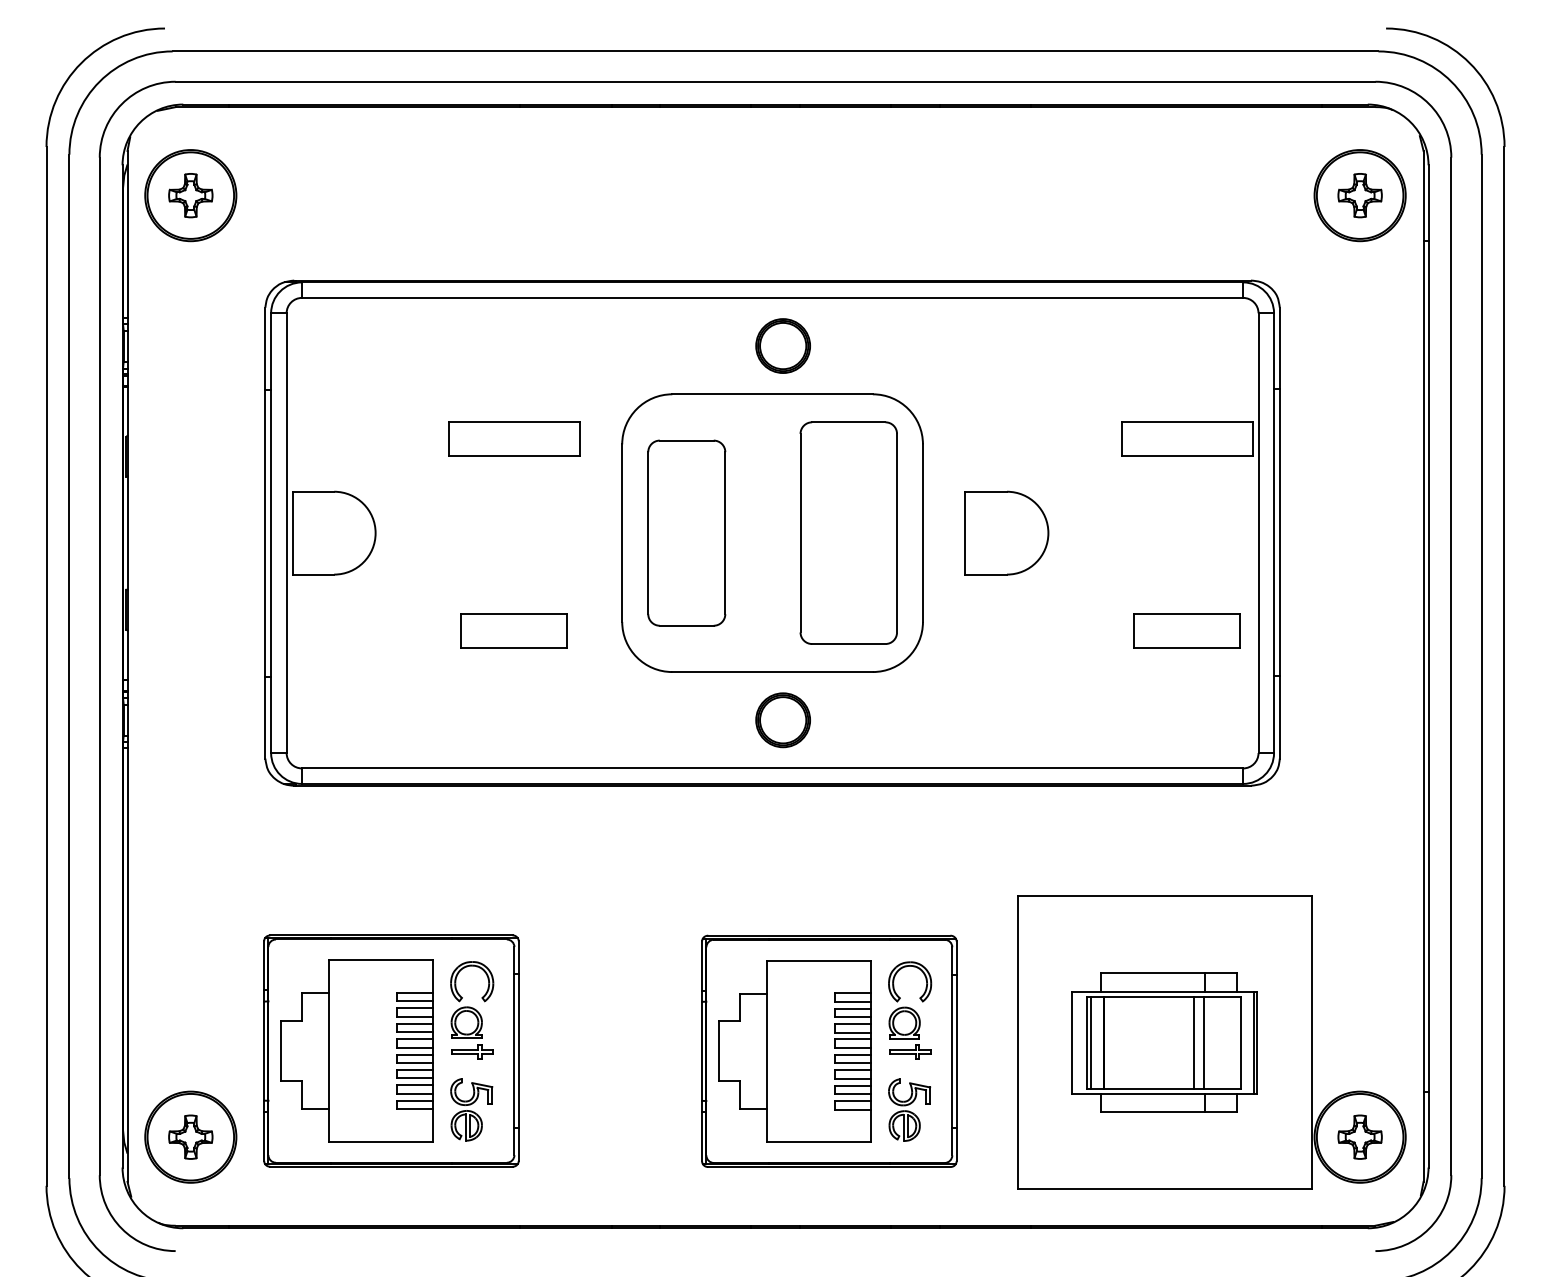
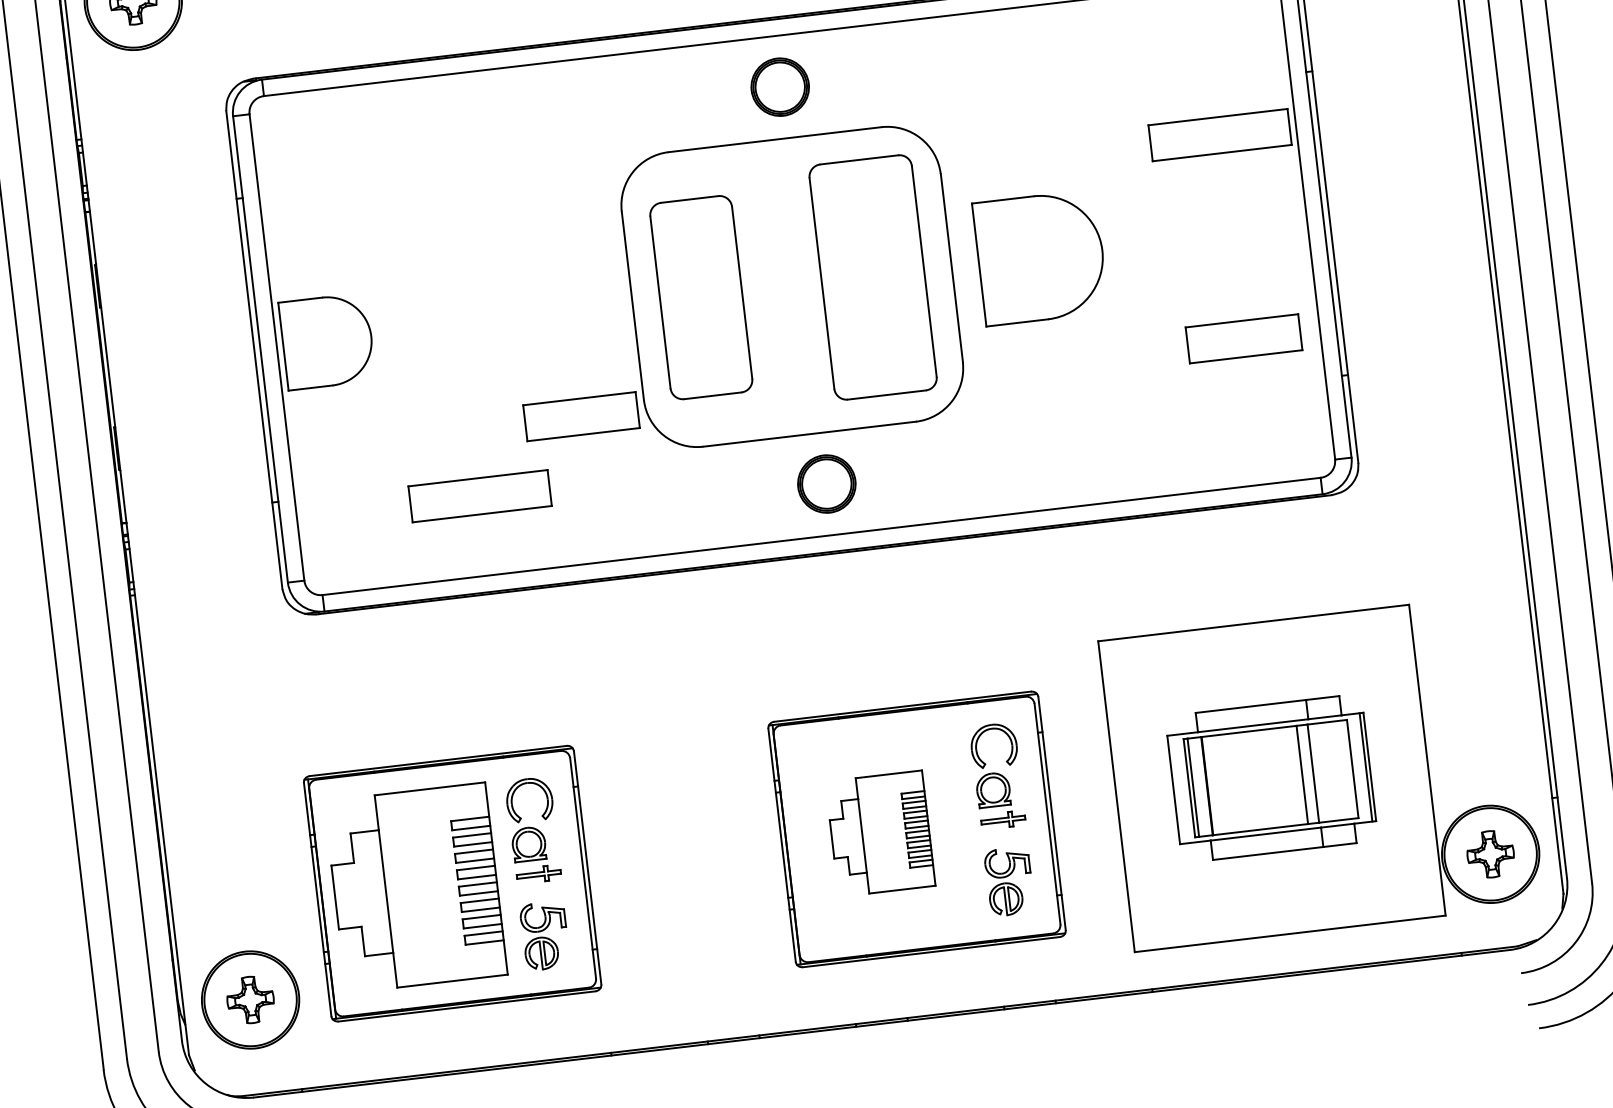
part: (514, 438) -> (480, 495), moved
part: (1006, 532) -> (1040, 257), size x1.4
part: (513, 630) -> (580, 416), moved
part: (794, 1051) -> (880, 833), size x0.6

